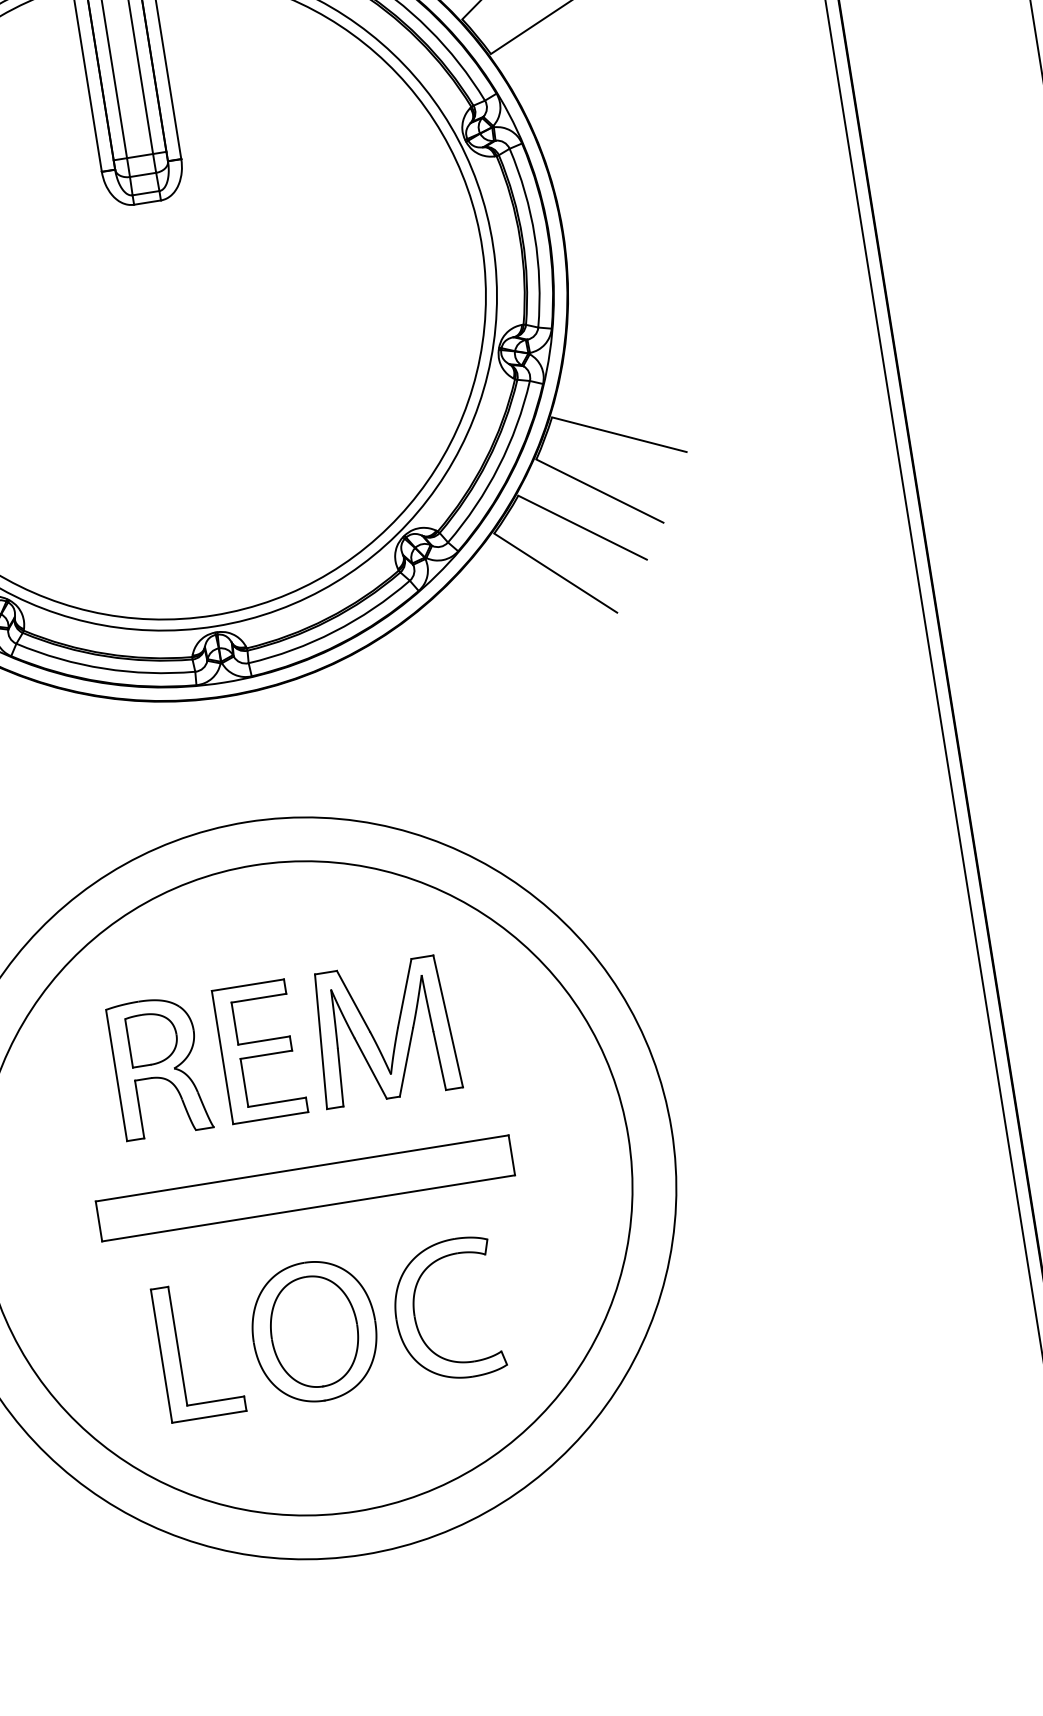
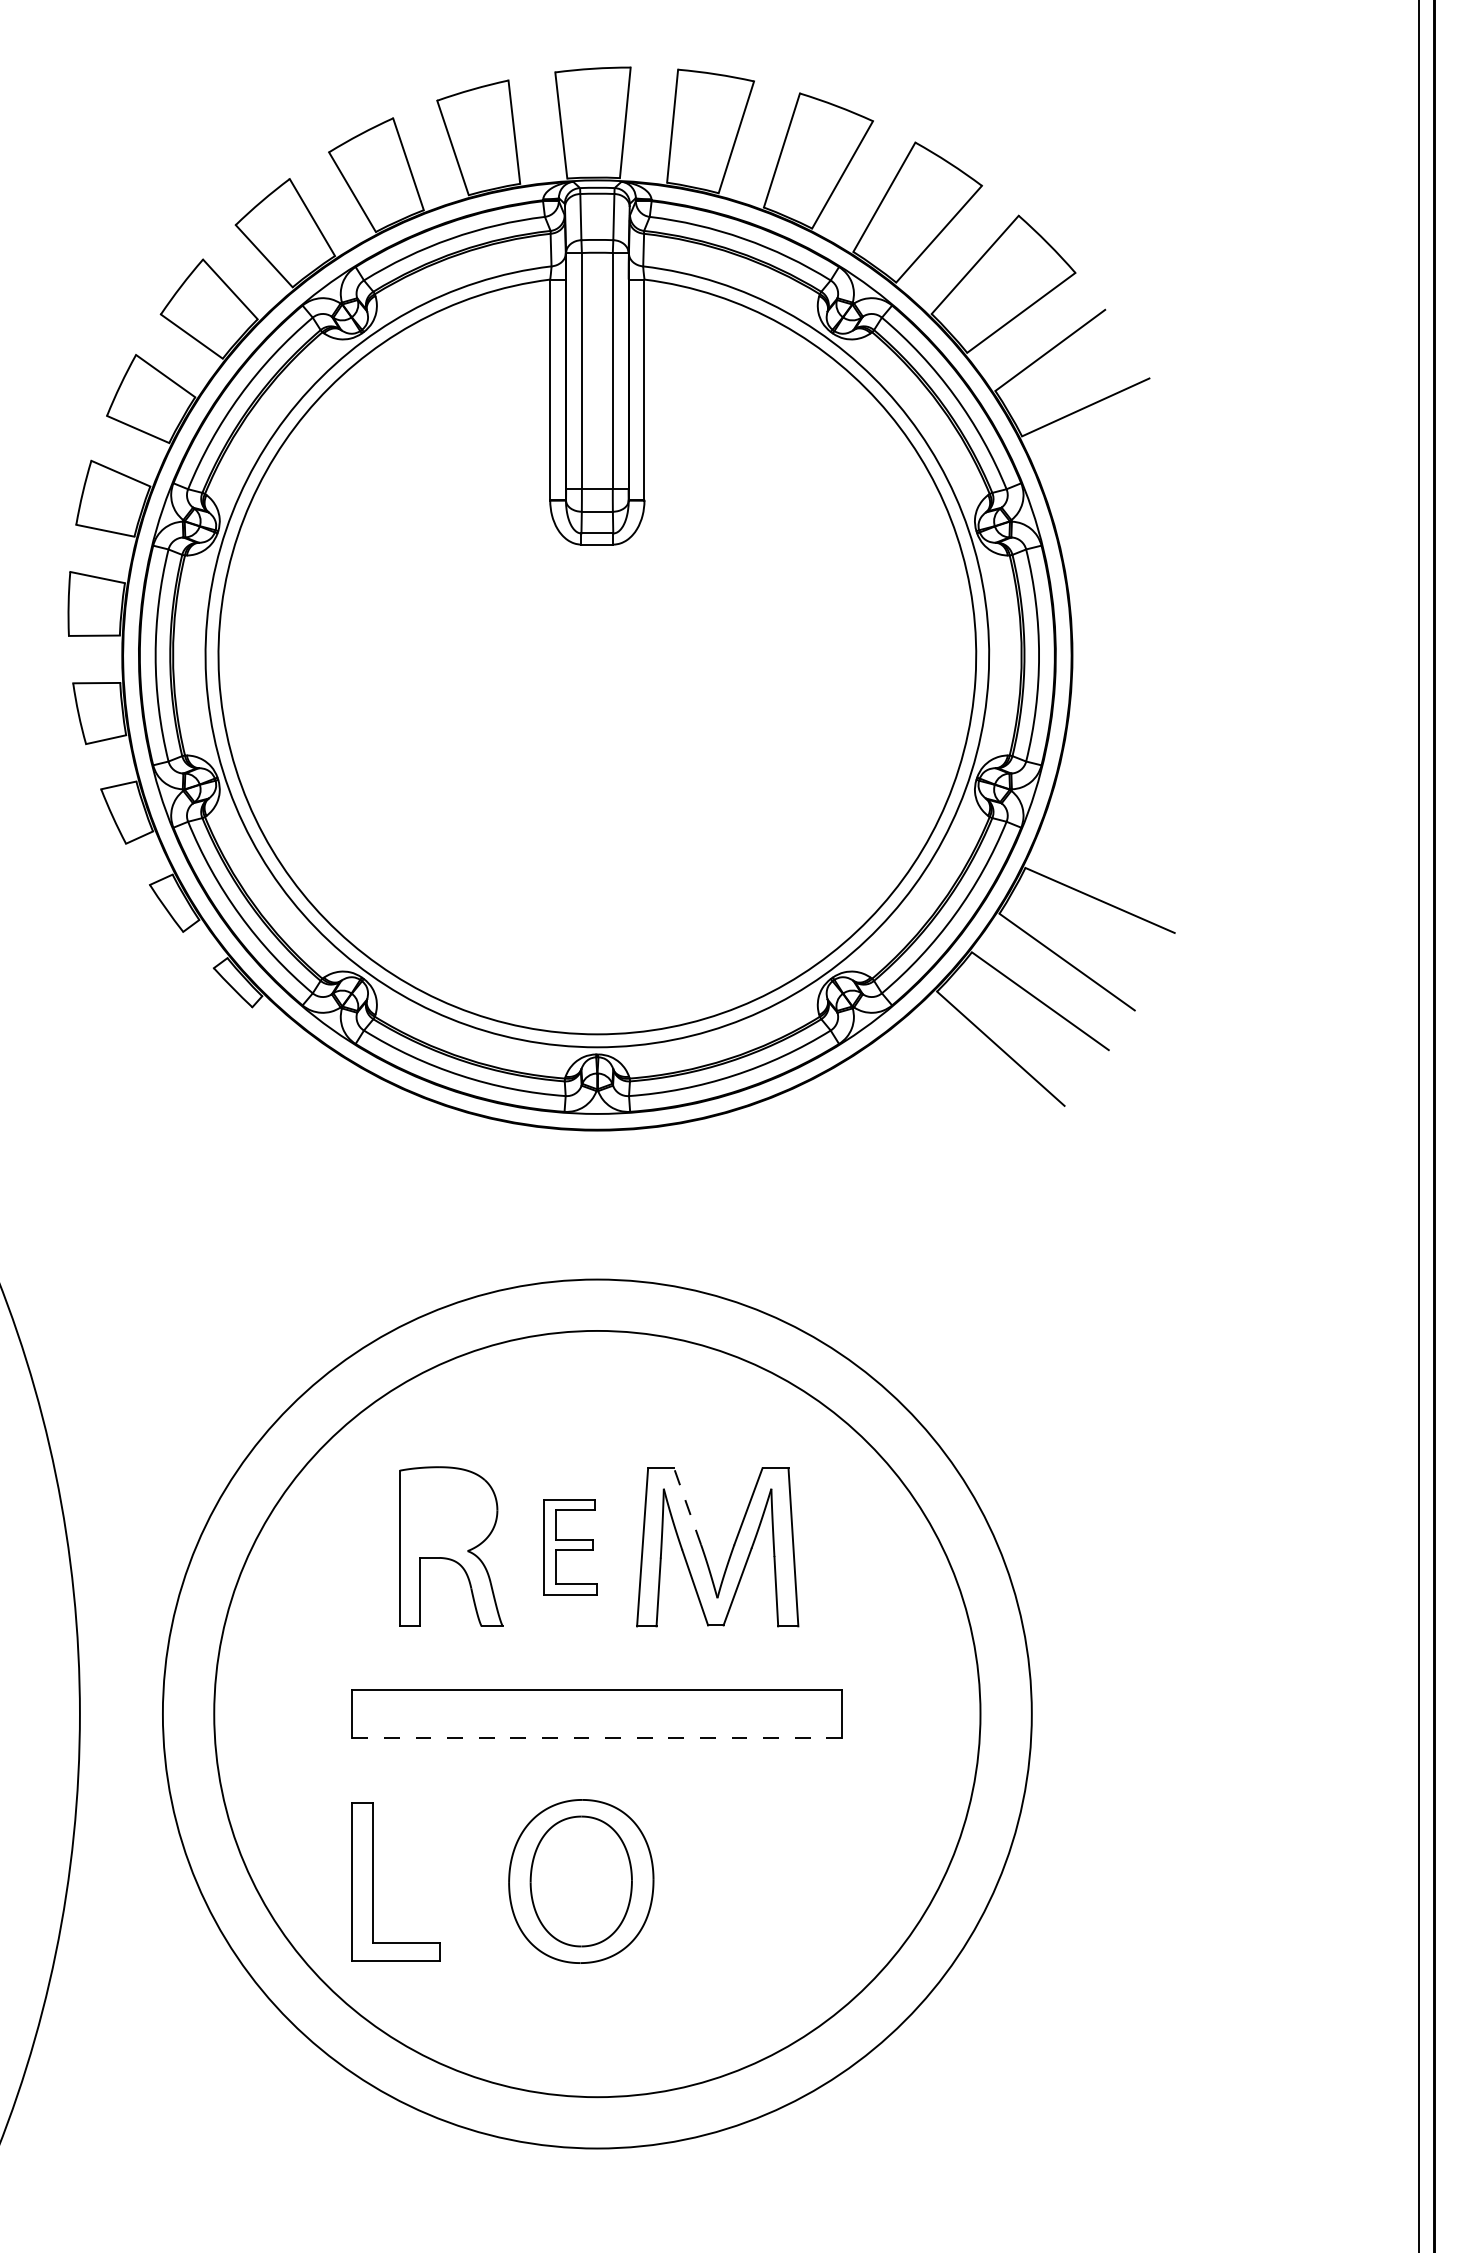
line: (353, 1001) -> (687, 1506), solid -> dashed
part: (152, 1038) -> (448, 1512), removed
part: (260, 1050) -> (570, 1546), size x0.6
line: (308, 1208) -> (597, 1737), solid -> dashed
part: (415, 1310) -> (701, 1875), removed
part: (179, 1353) -> (373, 1881), moved

